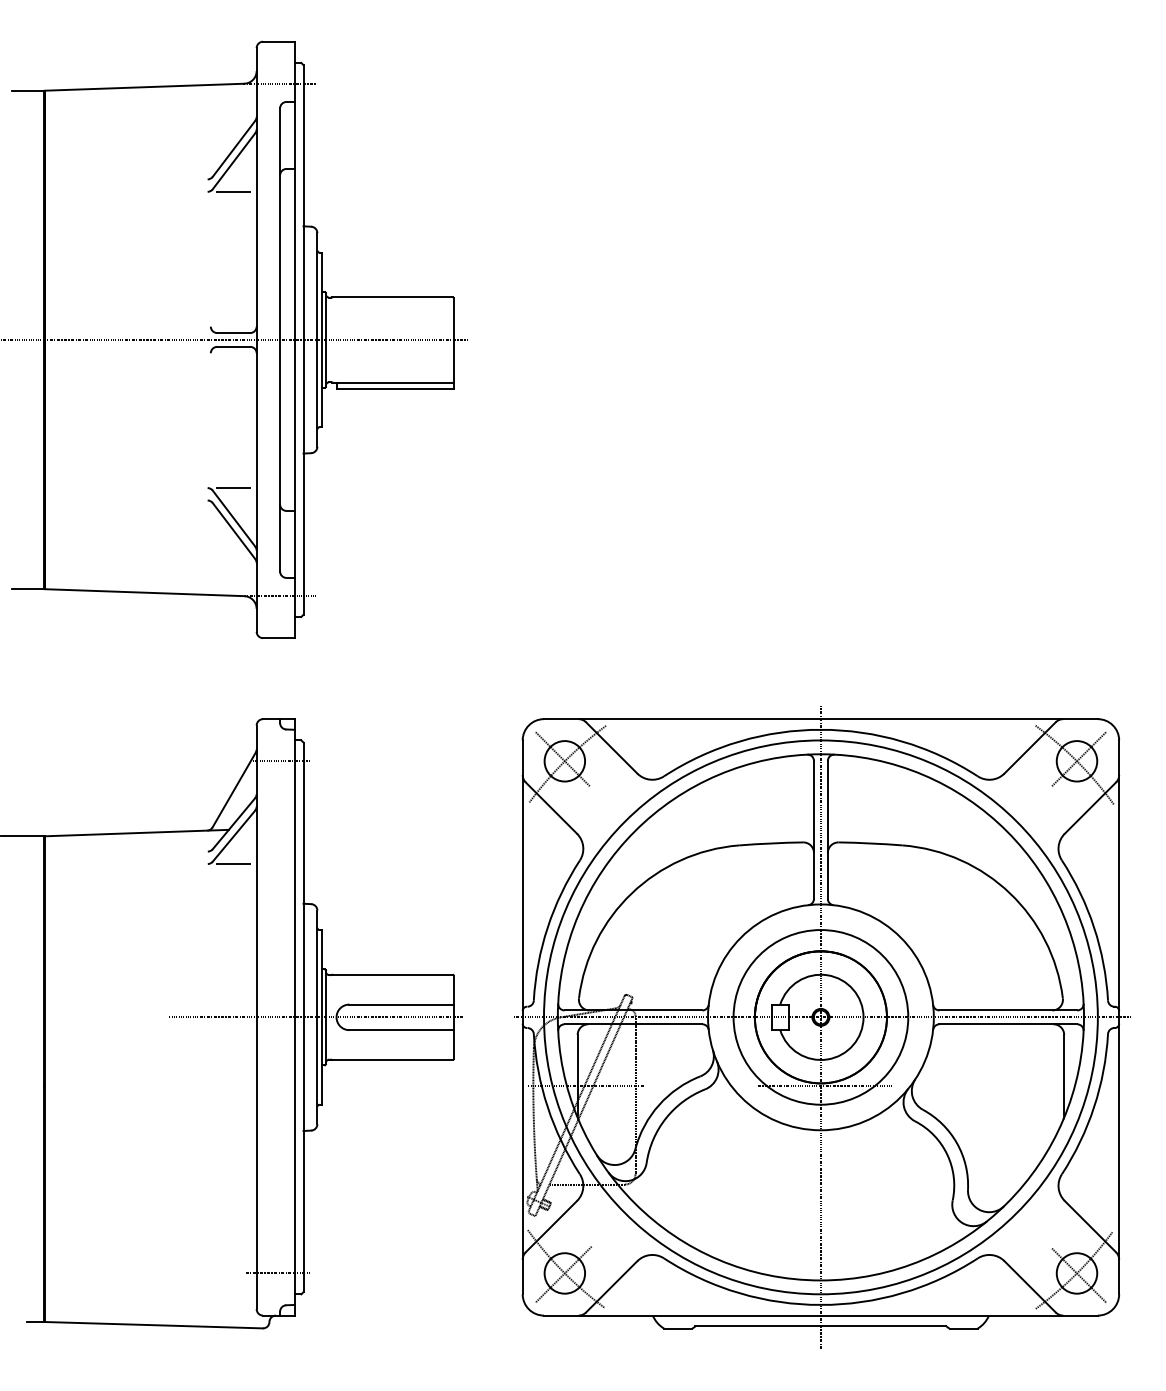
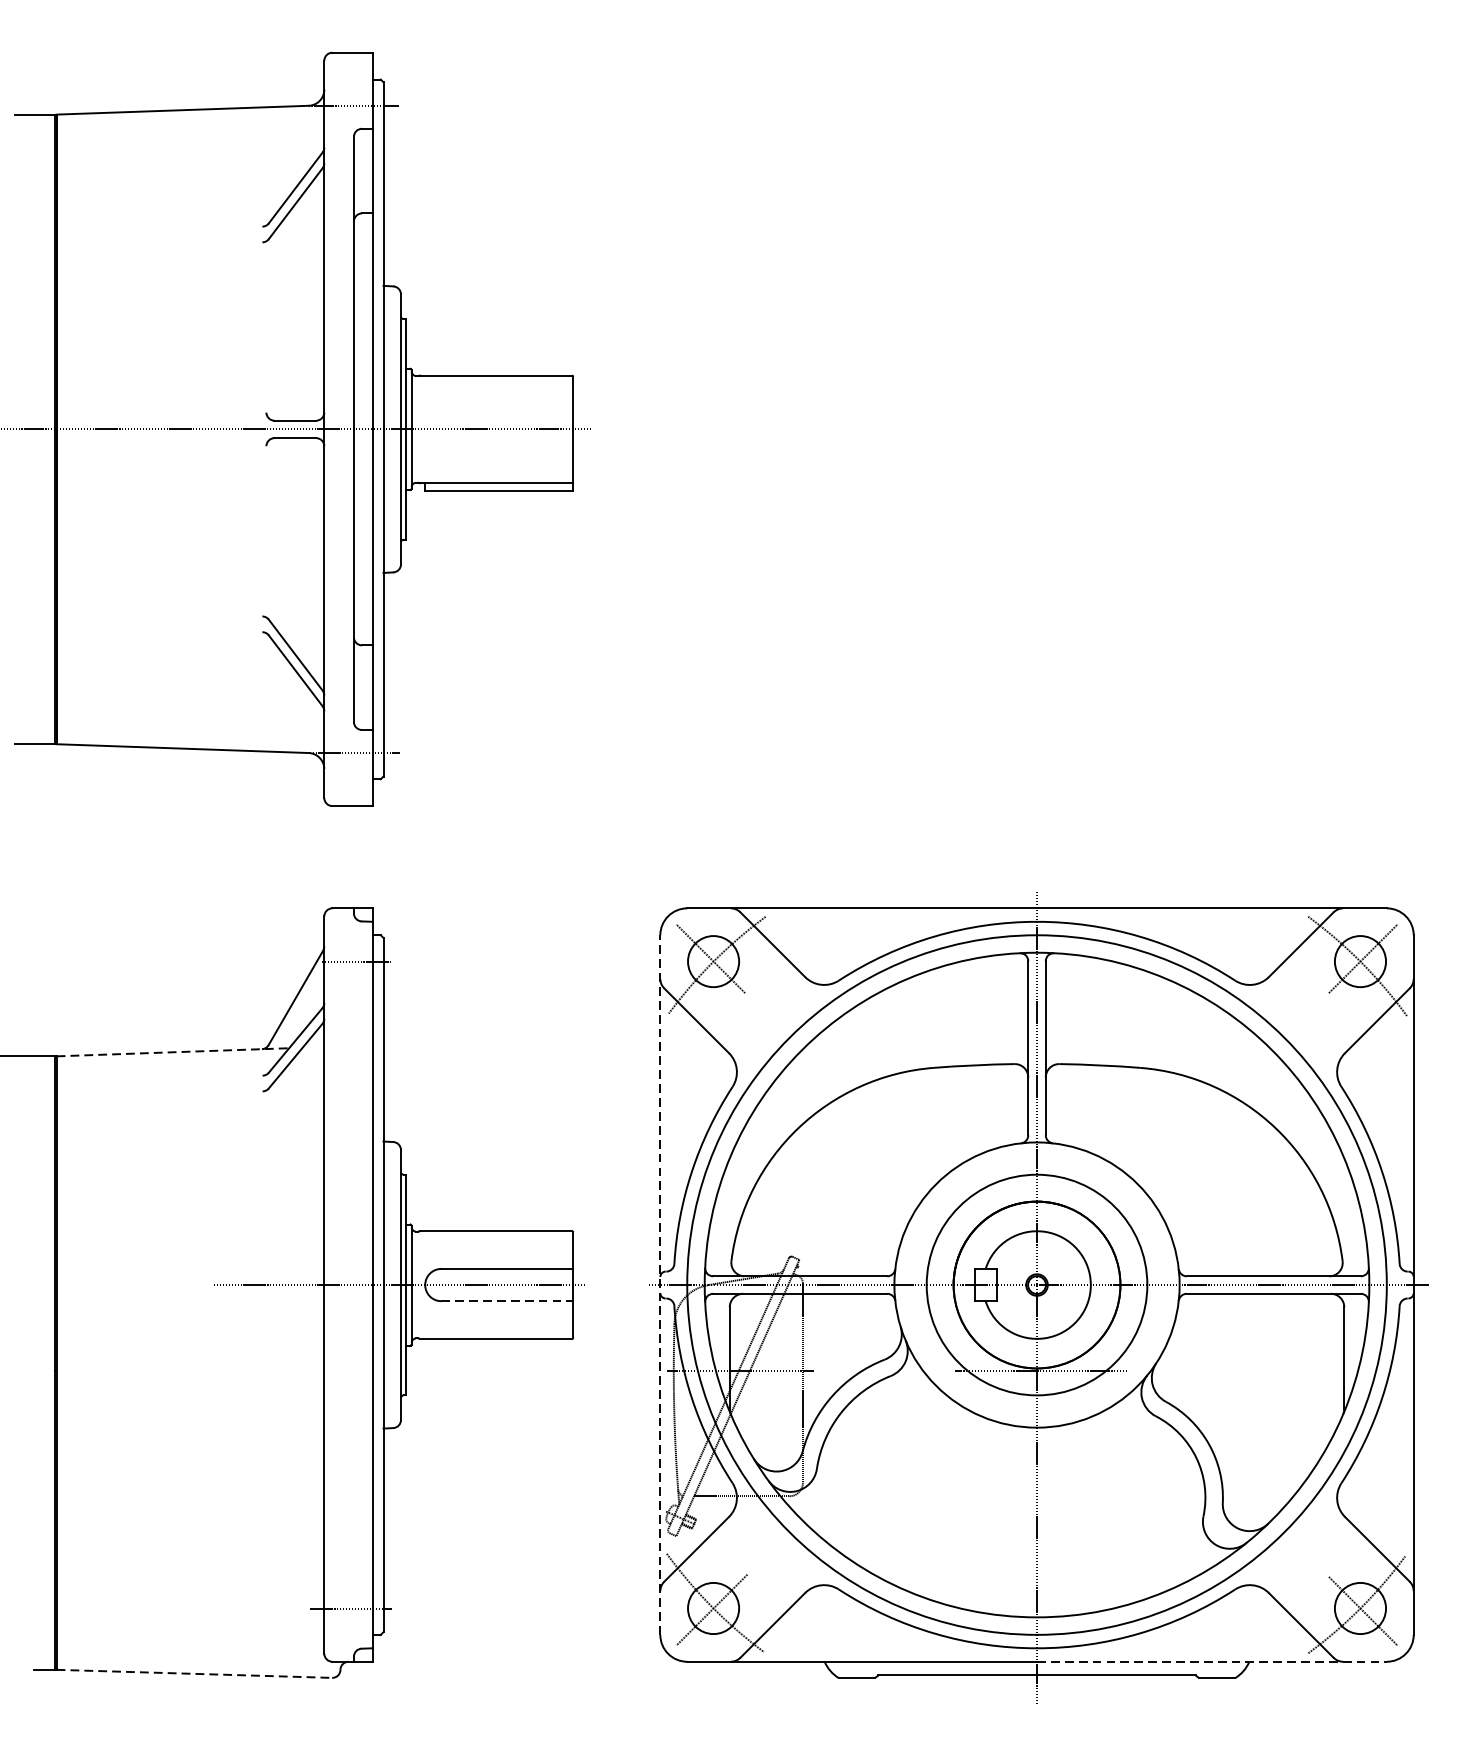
line: (233, 191) -> (295, 241), removed
line: (233, 488) -> (295, 617), removed
line: (137, 833) -> (173, 1052), solid -> dashed
line: (233, 864) -> (295, 1091), removed
line: (522, 1017) -> (660, 1285), solid -> dashed
line: (402, 1030) -> (508, 1301), solid -> dashed
line: (959, 1315) -> (1212, 1661), solid -> dashed
line: (154, 1325) -> (195, 1674), solid -> dashed

